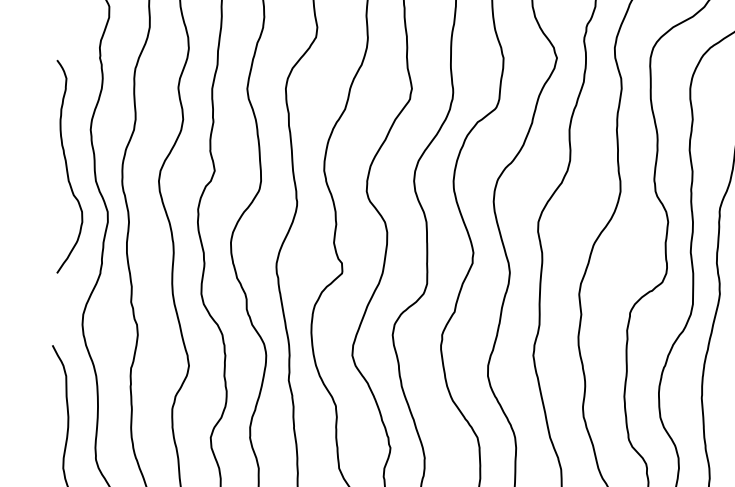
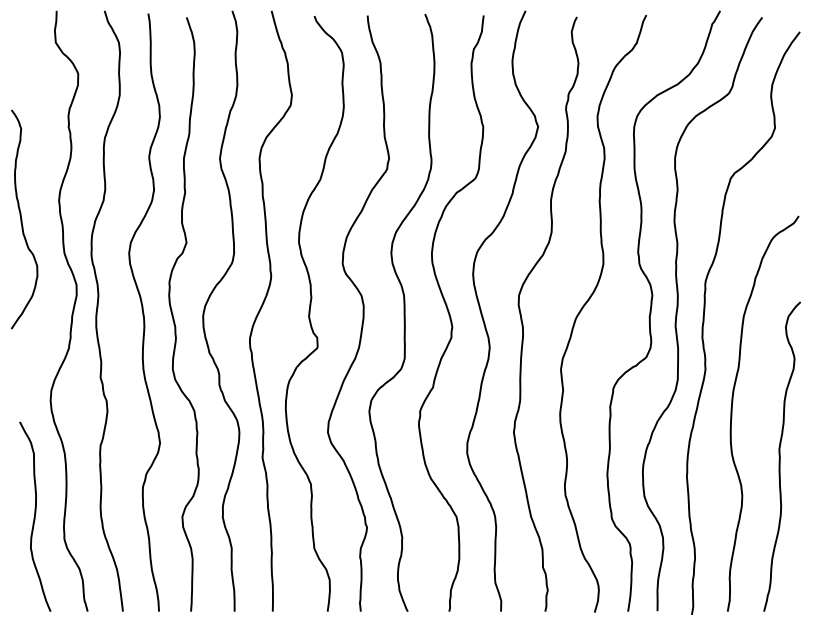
curve: (67, 166) -> (22, 219), moved

